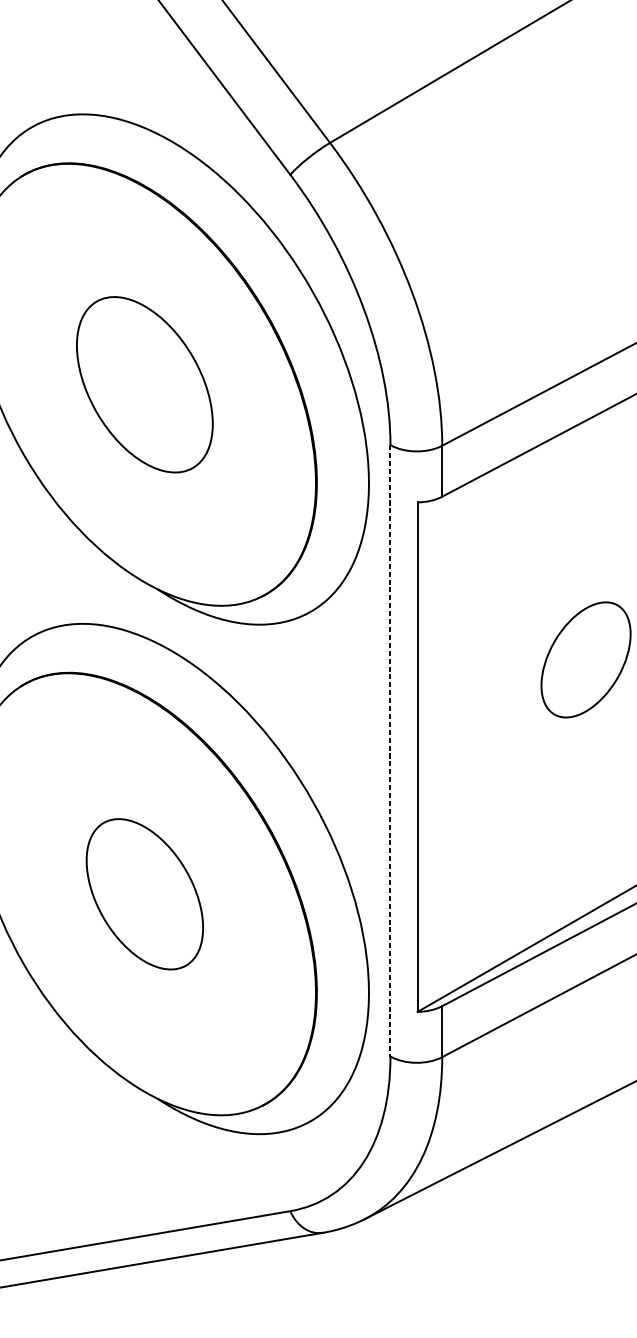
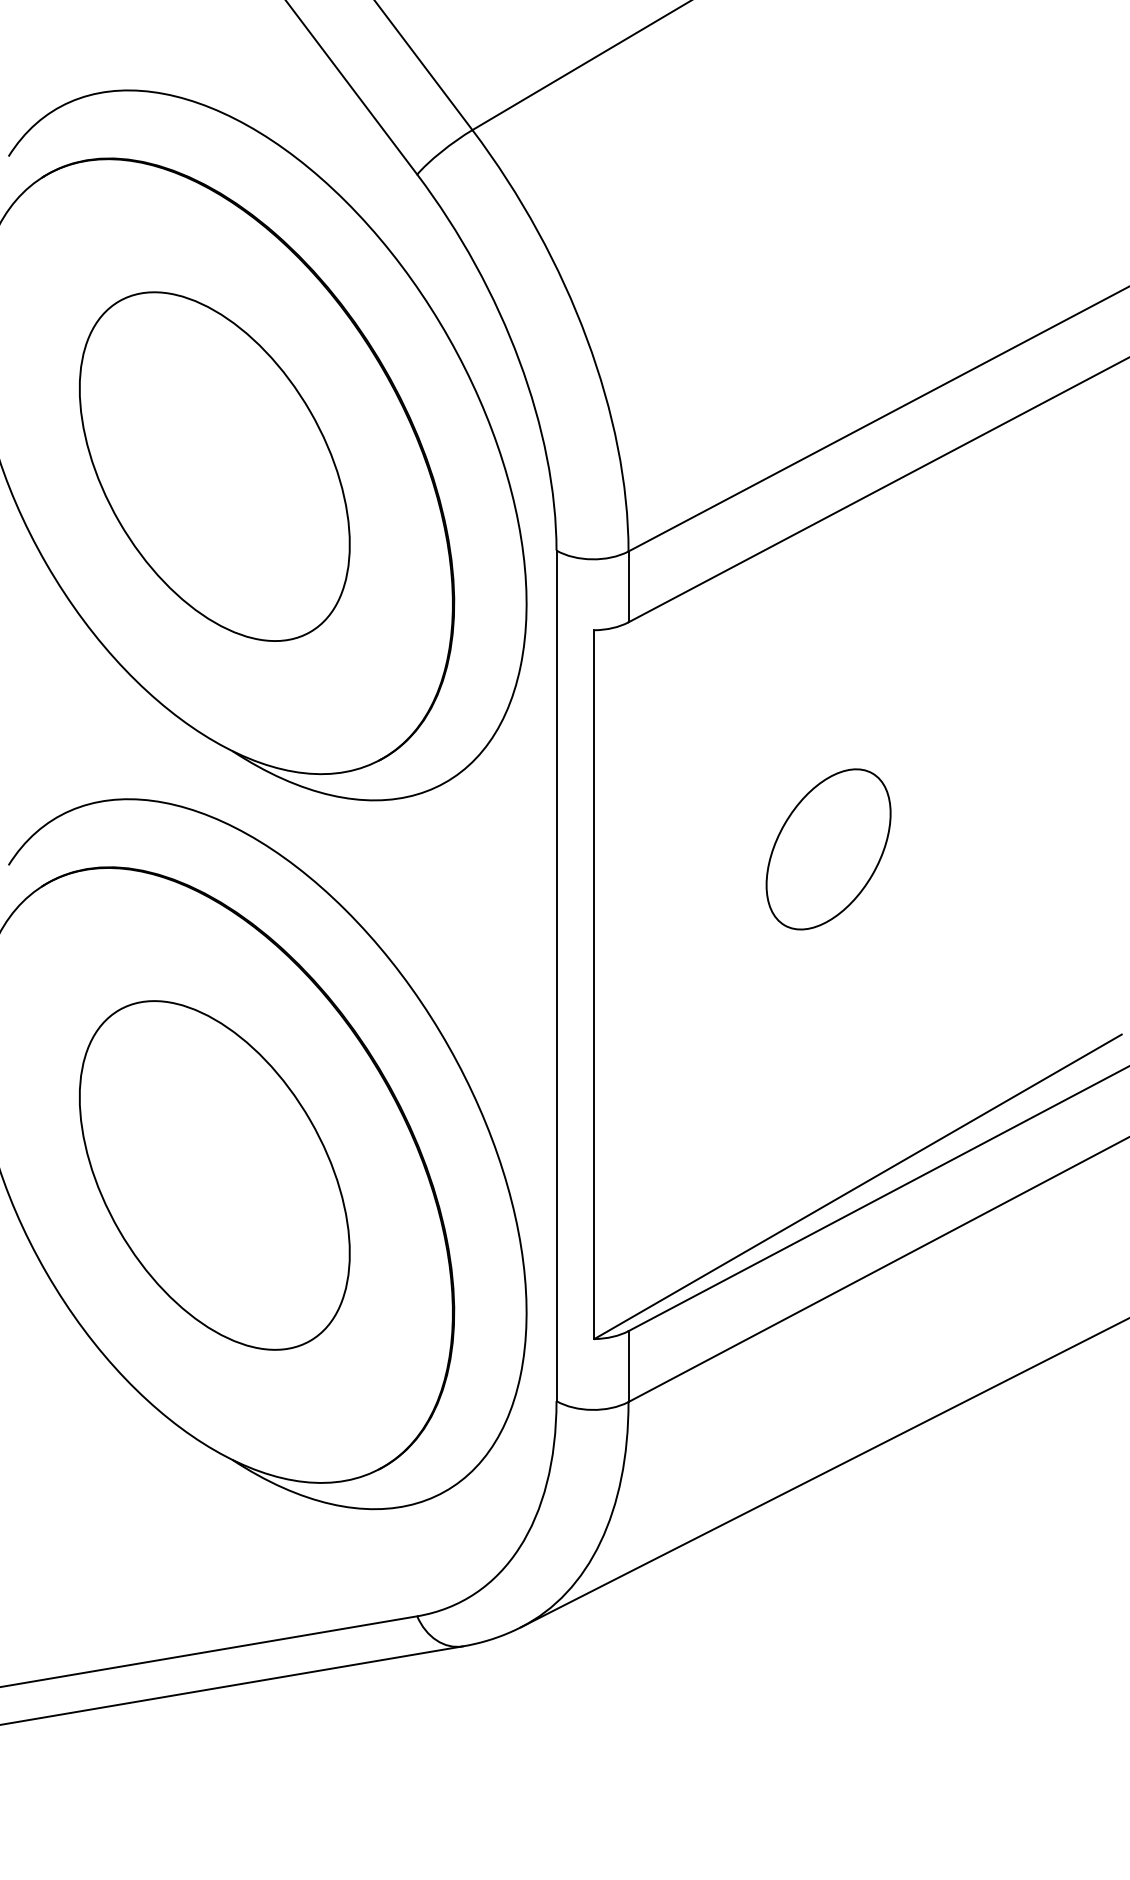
part: (144, 384) -> (214, 466), size x1.43
line: (390, 751) -> (556, 976), dashed -> solid
part: (144, 894) -> (214, 1175), size x1.67

